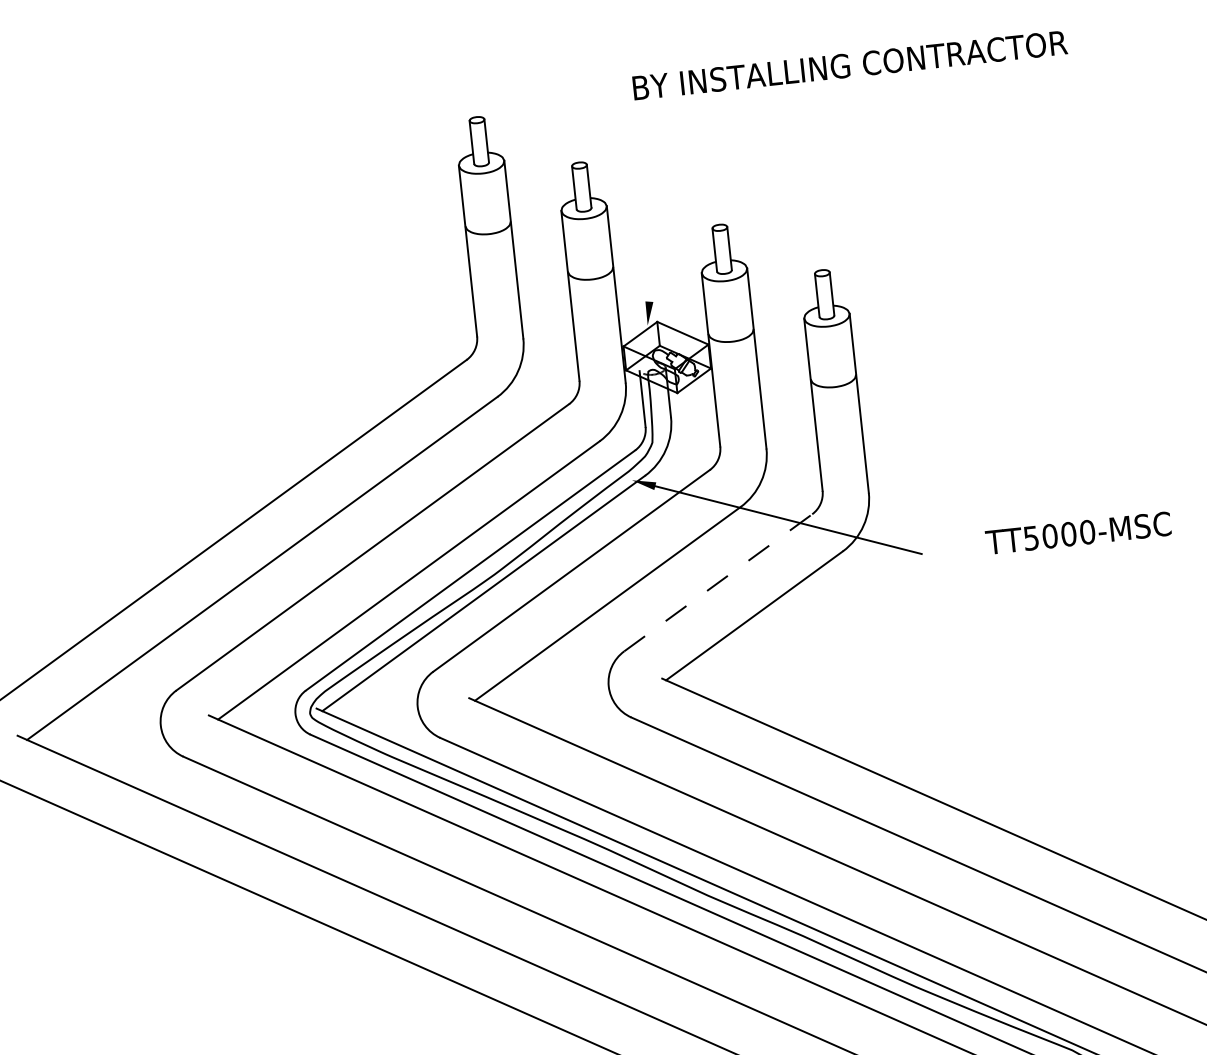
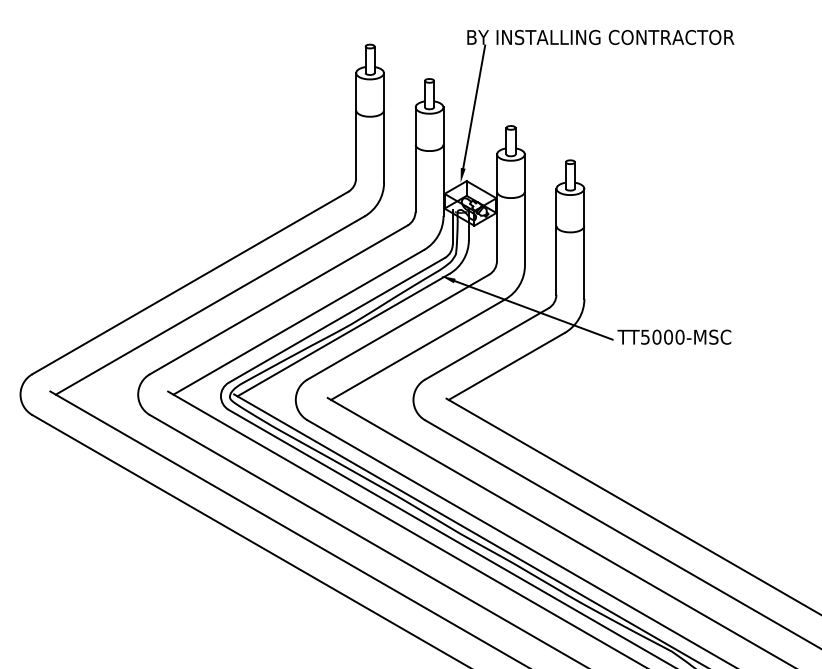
line: (656, 199) -> (474, 106), added
text: (1078, 532) -> (674, 336), moved
line: (719, 581) -> (487, 343), dashed -> solid

